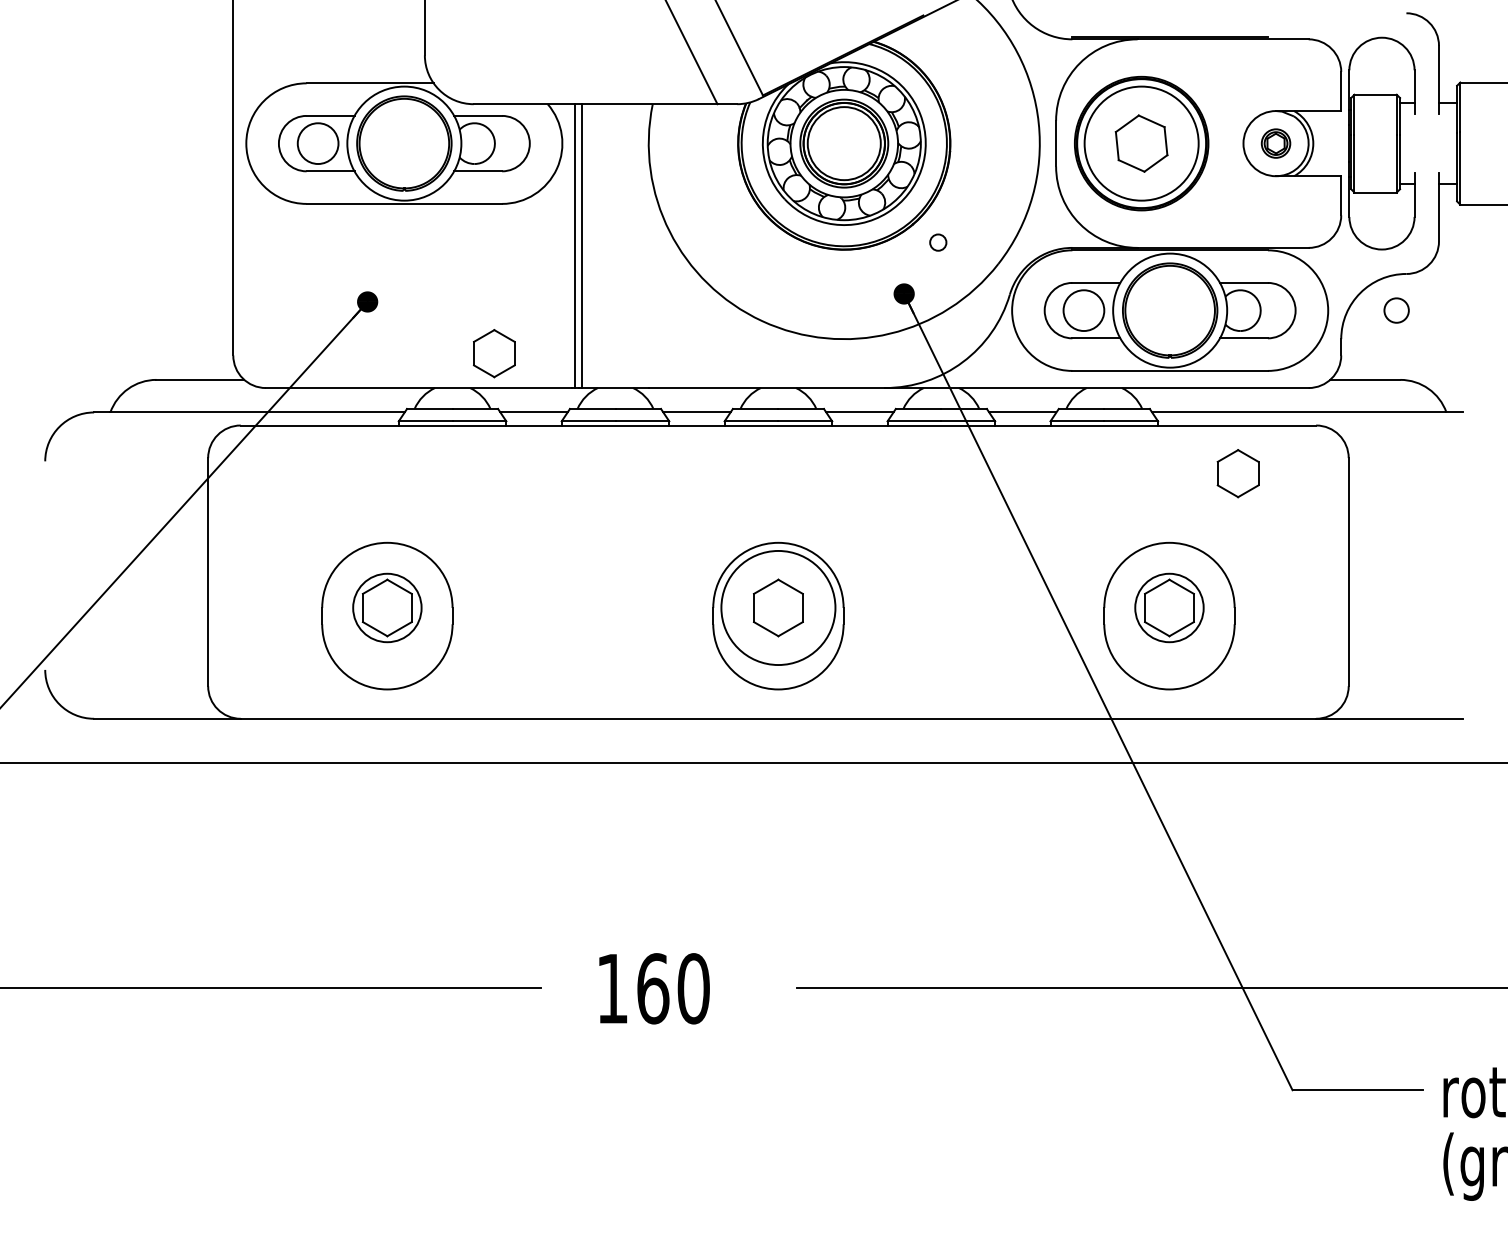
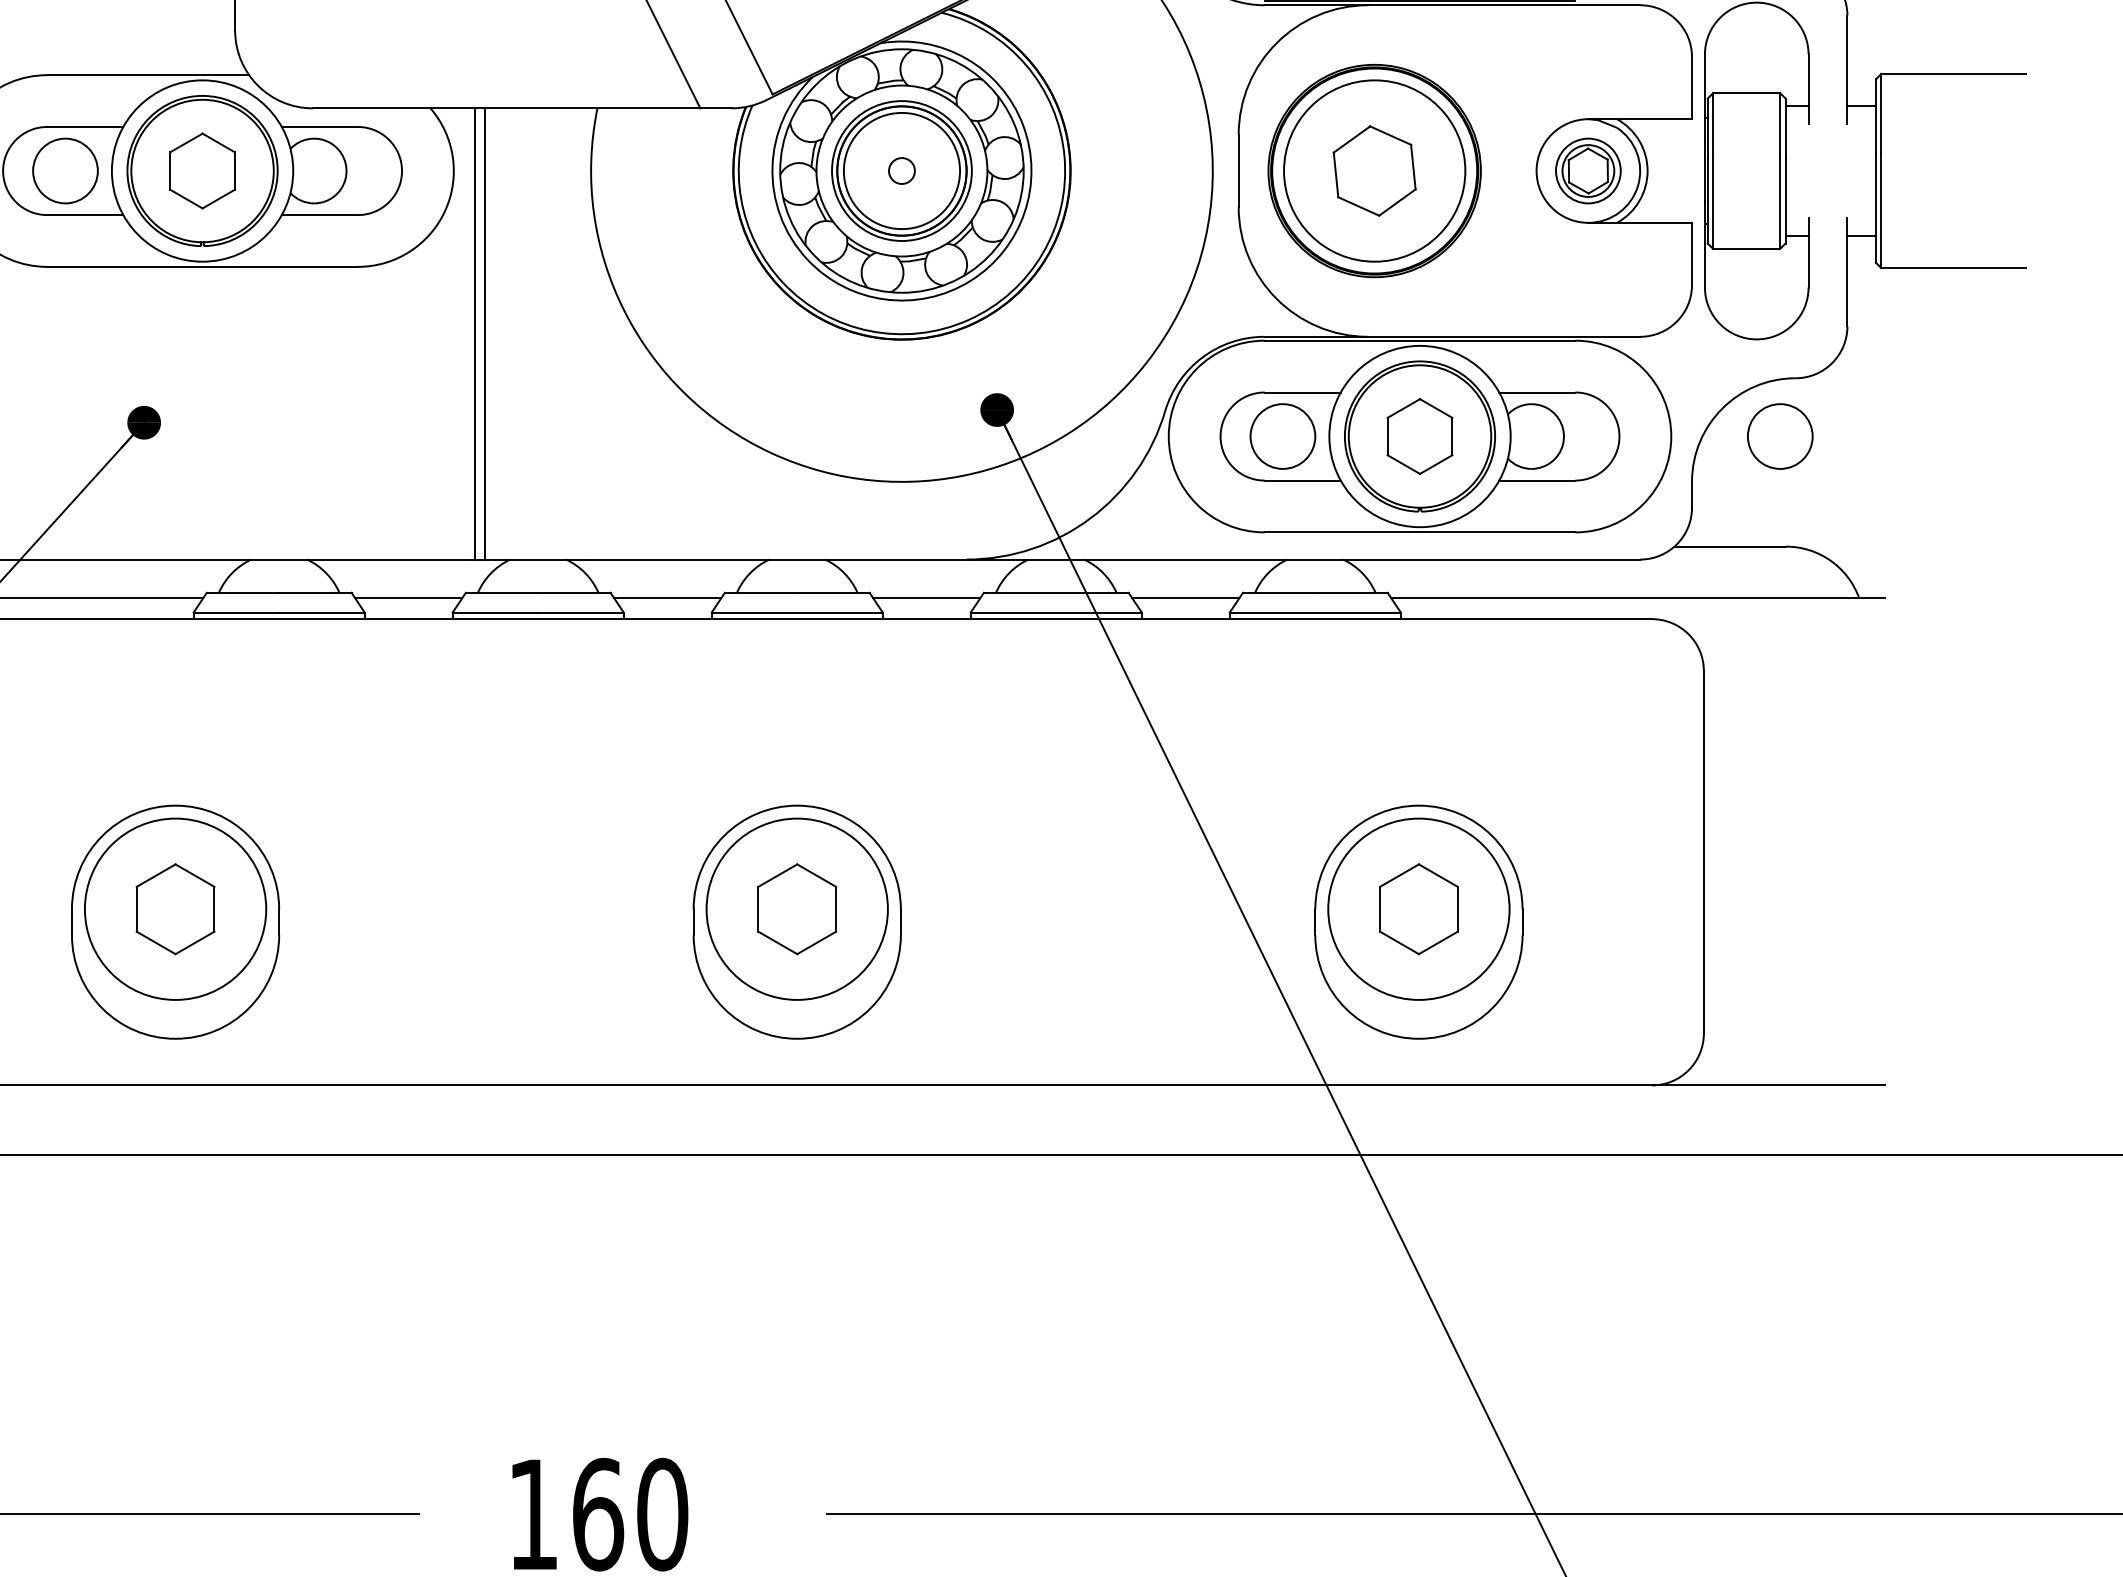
part: (1275, 143) -> (1587, 170), size x1.43
circle: (938, 242) -> (902, 170), moved
circle: (1396, 310) -> (1779, 436), size x1.67
part: (494, 353) -> (202, 170), moved
part: (1237, 473) -> (1418, 436), moved
circle: (387, 607) -> (175, 908), size x1.67
circle: (1169, 607) -> (1418, 908), size x1.67

